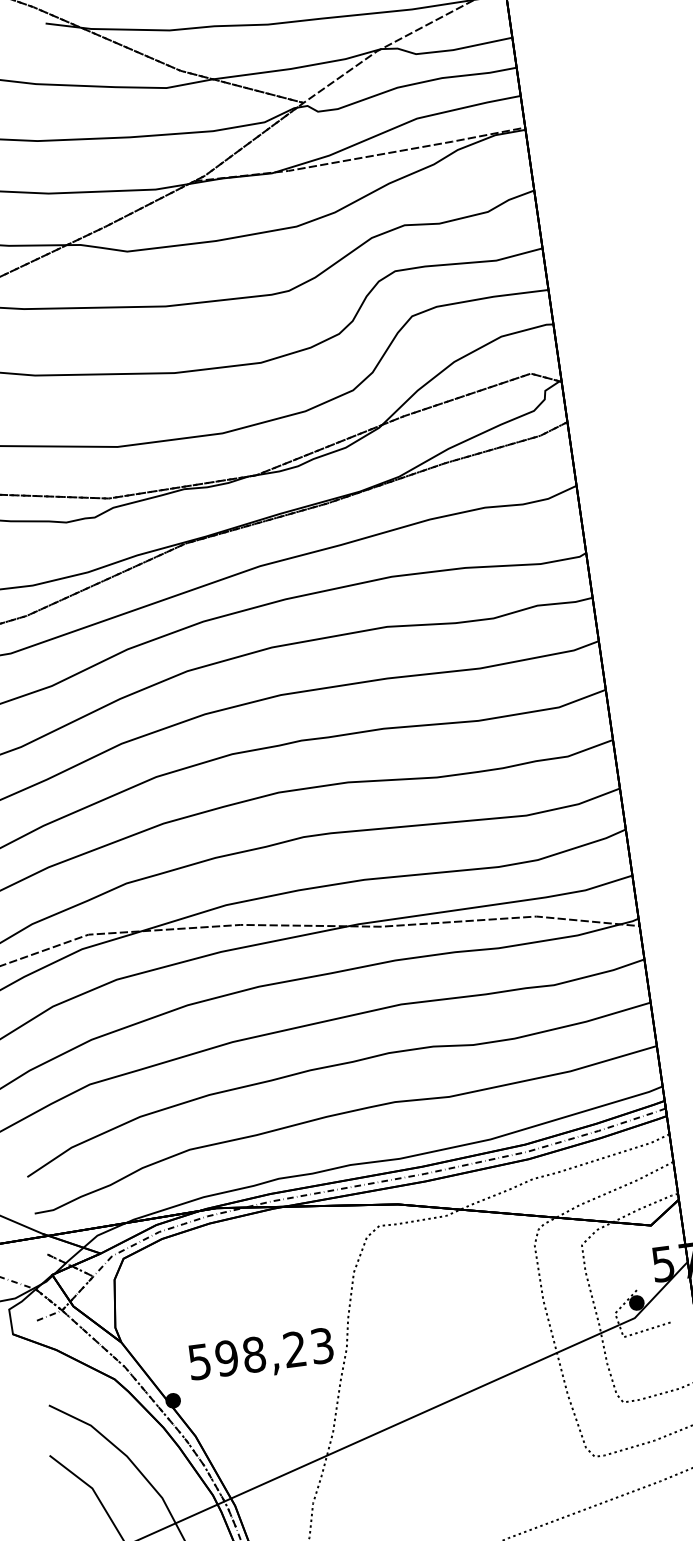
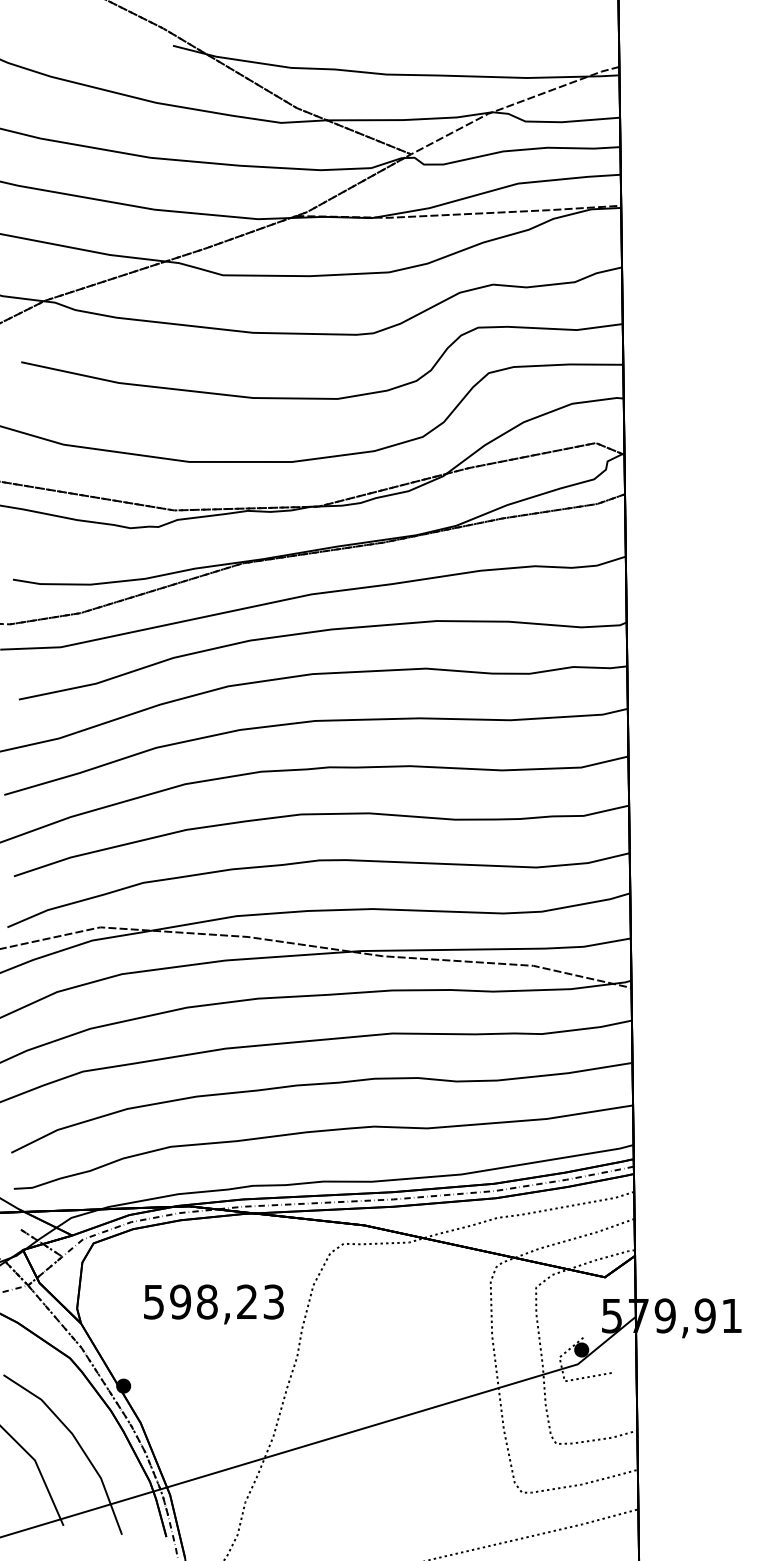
text: (260, 1356) -> (213, 1304), moved

